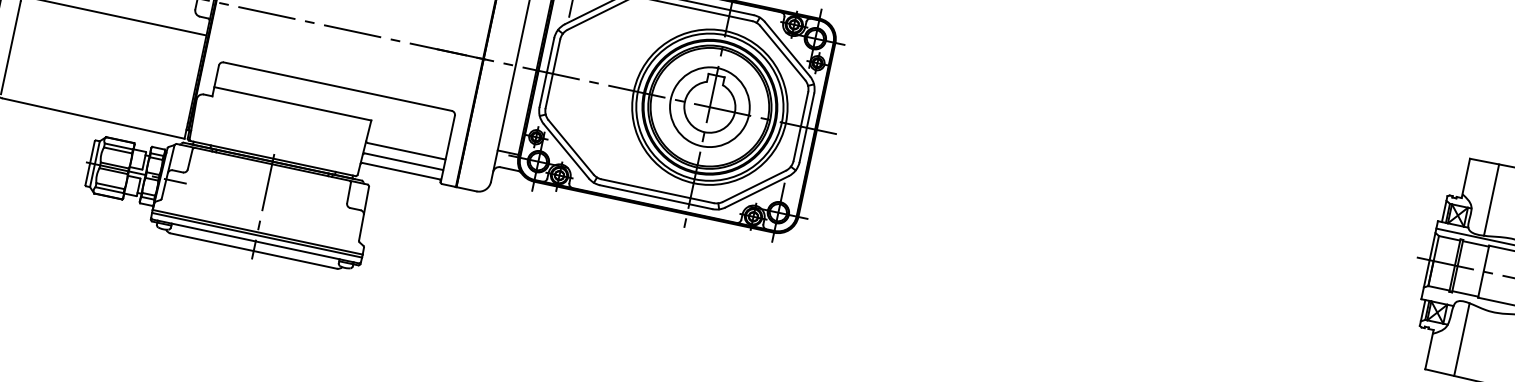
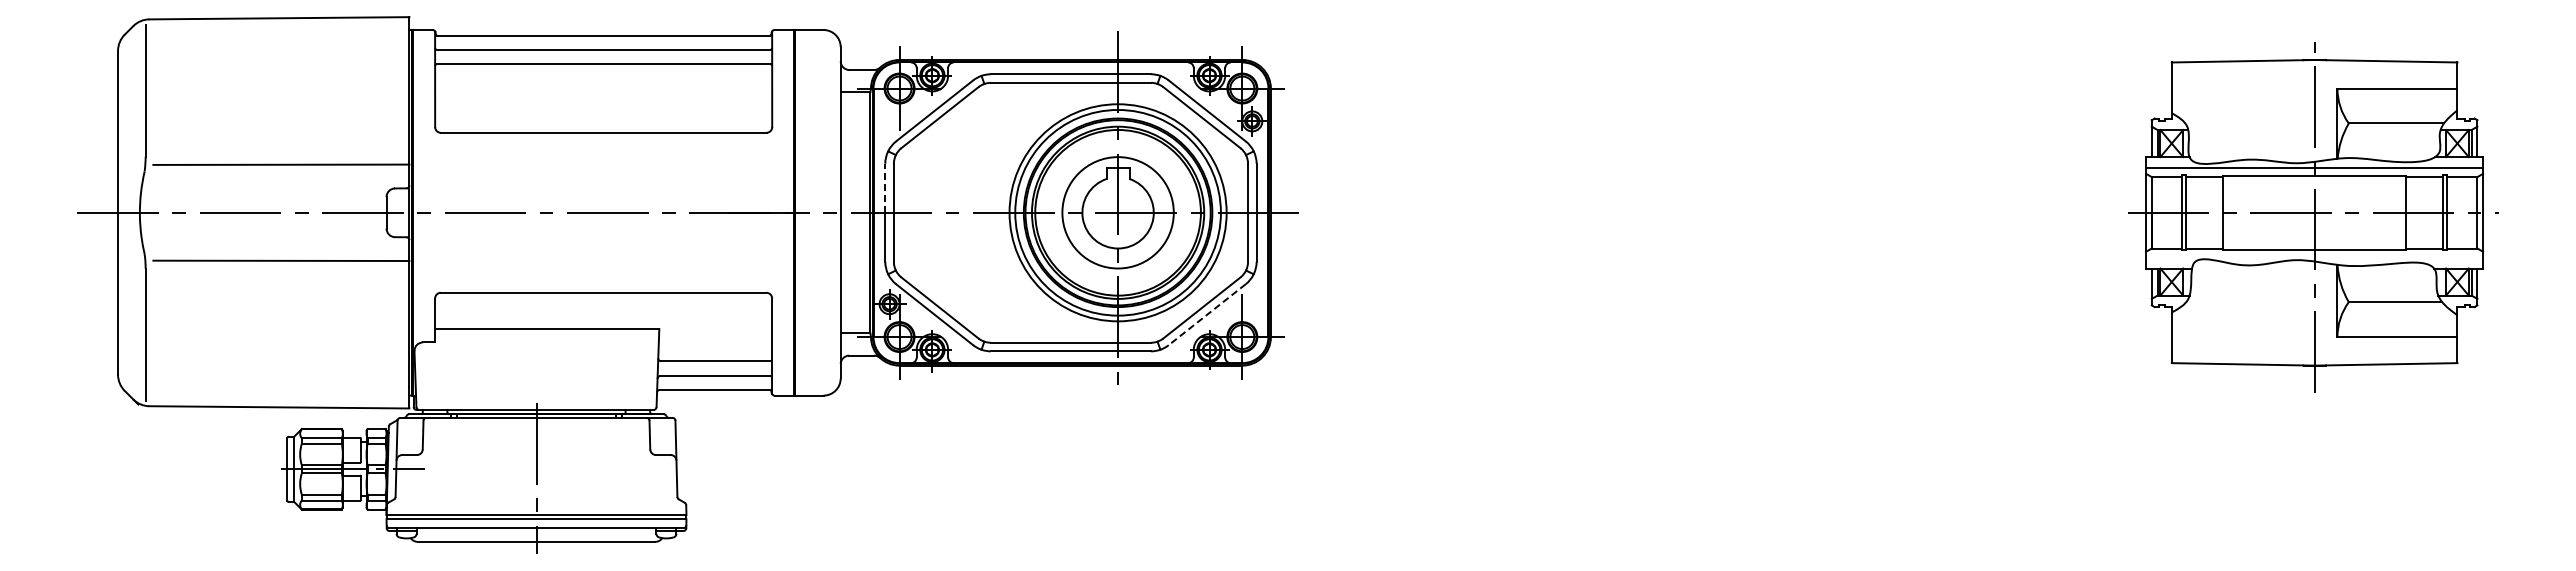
line: (550, 55) -> (885, 188), solid -> dashed
line: (756, 192) -> (1206, 315), solid -> dashed
line: (1491, 200) -> (2213, 112), removed
line: (1462, 339) -> (2213, 311), removed

